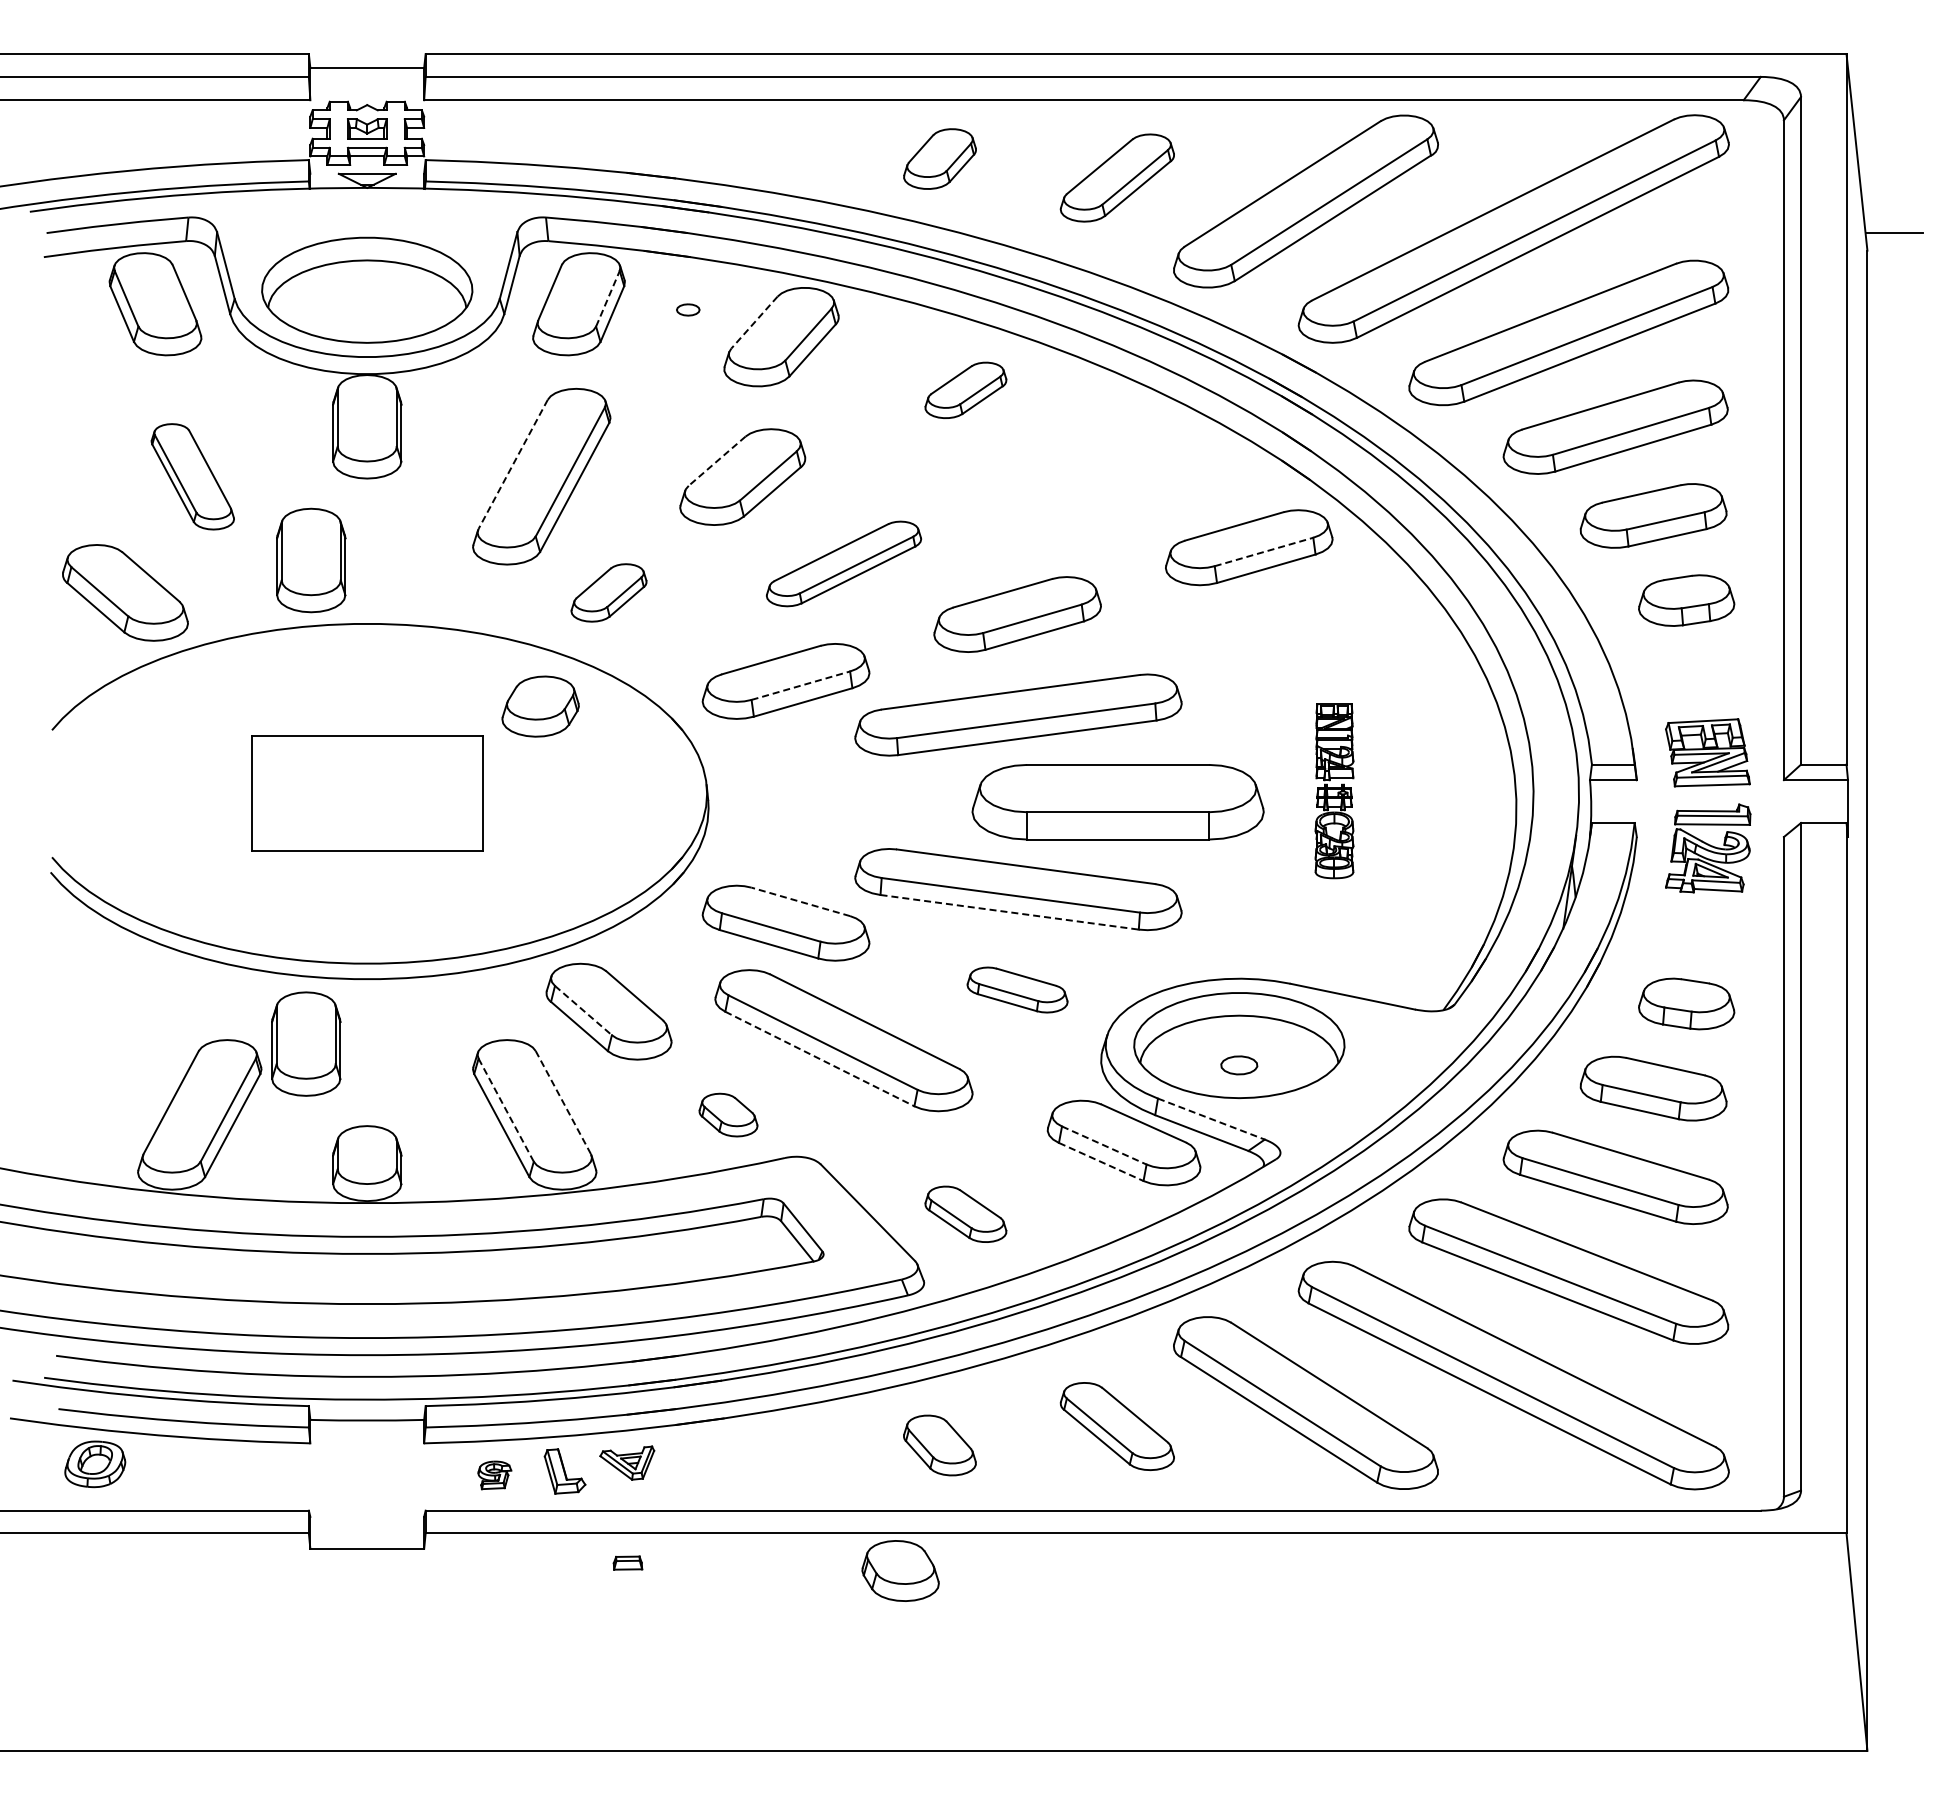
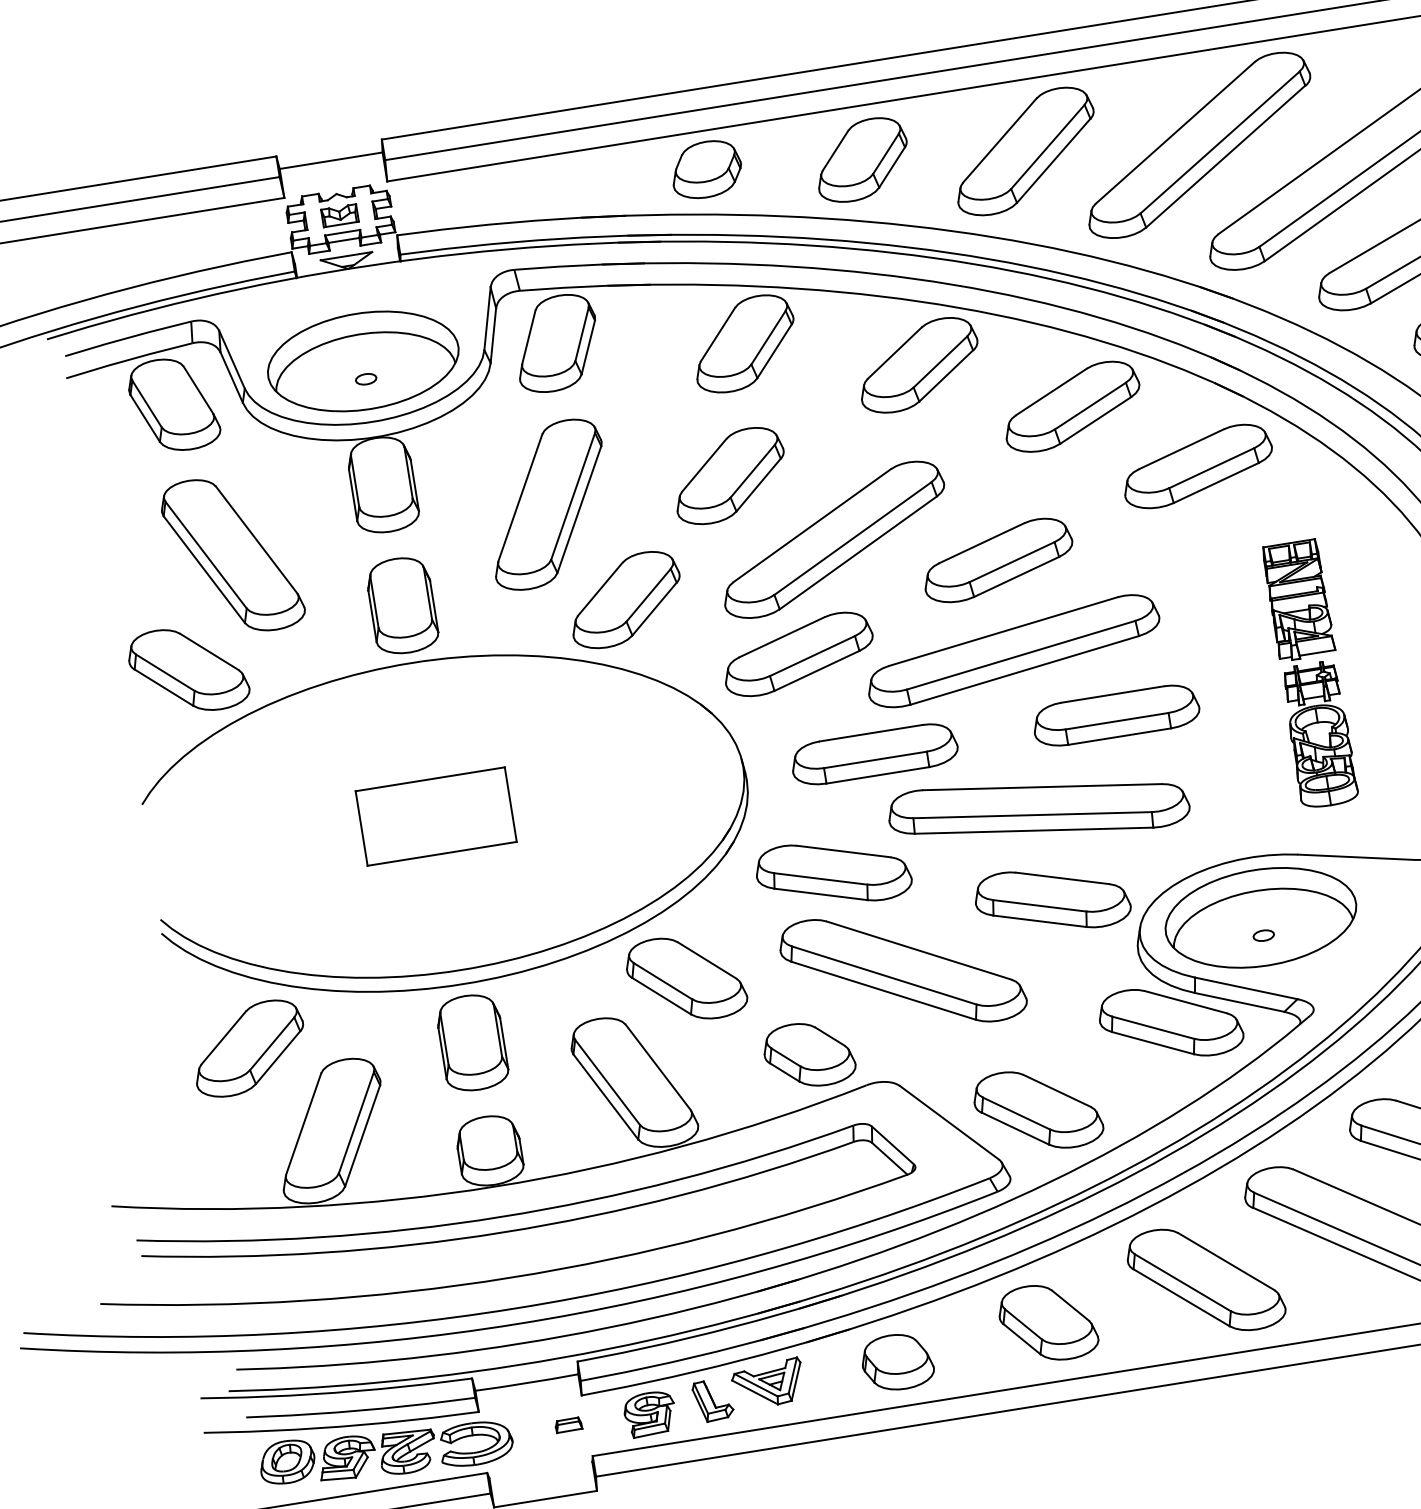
part: (939, 158) -> (861, 159), size x1.43
part: (1117, 177) -> (1025, 150), size x1.43
line: (608, 298) -> (582, 333), dashed -> solid
part: (688, 309) -> (366, 378), moved
line: (754, 322) -> (717, 334), dashed -> solid
part: (965, 390) -> (918, 365), size x1.67
line: (717, 461) -> (704, 465), dashed -> solid
part: (1123, 461) -> (1071, 406), added
line: (512, 464) -> (519, 497), dashed -> solid
part: (192, 476) -> (232, 555), size x1.67
line: (1264, 551) -> (1212, 467), dashed -> solid
part: (311, 560) -> (402, 605), moved
part: (843, 563) -> (833, 539), size x1.67
part: (608, 592) -> (625, 599), size x1.67
line: (801, 685) -> (813, 655), dashed -> solid
part: (540, 706) -> (706, 169), moved
part: (1334, 791) -> (1310, 674), size x1.67
part: (367, 793) -> (436, 816), size x0.71
part: (850, 802) -> (874, 754), added
part: (1118, 802) -> (1116, 715), size x0.62
line: (800, 901) -> (843, 851), dashed -> solid
line: (1010, 912) -> (1034, 830), dashed -> solid
part: (1017, 989) -> (1052, 899), size x1.67
line: (583, 1010) -> (663, 981), dashed -> solid
part: (125, 1011) -> (249, 1048), added
part: (306, 1043) -> (472, 1042), moved
line: (819, 1059) -> (883, 991), dashed -> solid
part: (1239, 1064) -> (1263, 934), size x0.62
line: (563, 1102) -> (658, 1067), dashed -> solid
line: (506, 1110) -> (607, 1082), dashed -> solid
part: (728, 1114) -> (809, 1054), size x1.67
line: (1211, 1119) -> (1246, 988), dashed -> solid
line: (1104, 1145) -> (1153, 1027), dashed -> solid
line: (1101, 1162) -> (1153, 1043), dashed -> solid
part: (965, 1214) -> (1037, 1110), size x1.67
part: (1117, 1426) -> (1205, 1279), size x1.43
part: (939, 1445) -> (1047, 1322), size x1.43
part: (626, 1462) -> (767, 1383), size x1.43
part: (234, 1473) -> (414, 1450), added
part: (494, 1475) -> (649, 1414), size x1.67
part: (627, 1562) -> (568, 1424), moved
part: (900, 1570) -> (897, 1361), moved

